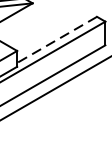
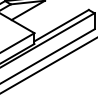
line: (56, 39) -> (61, 25), dashed -> solid

